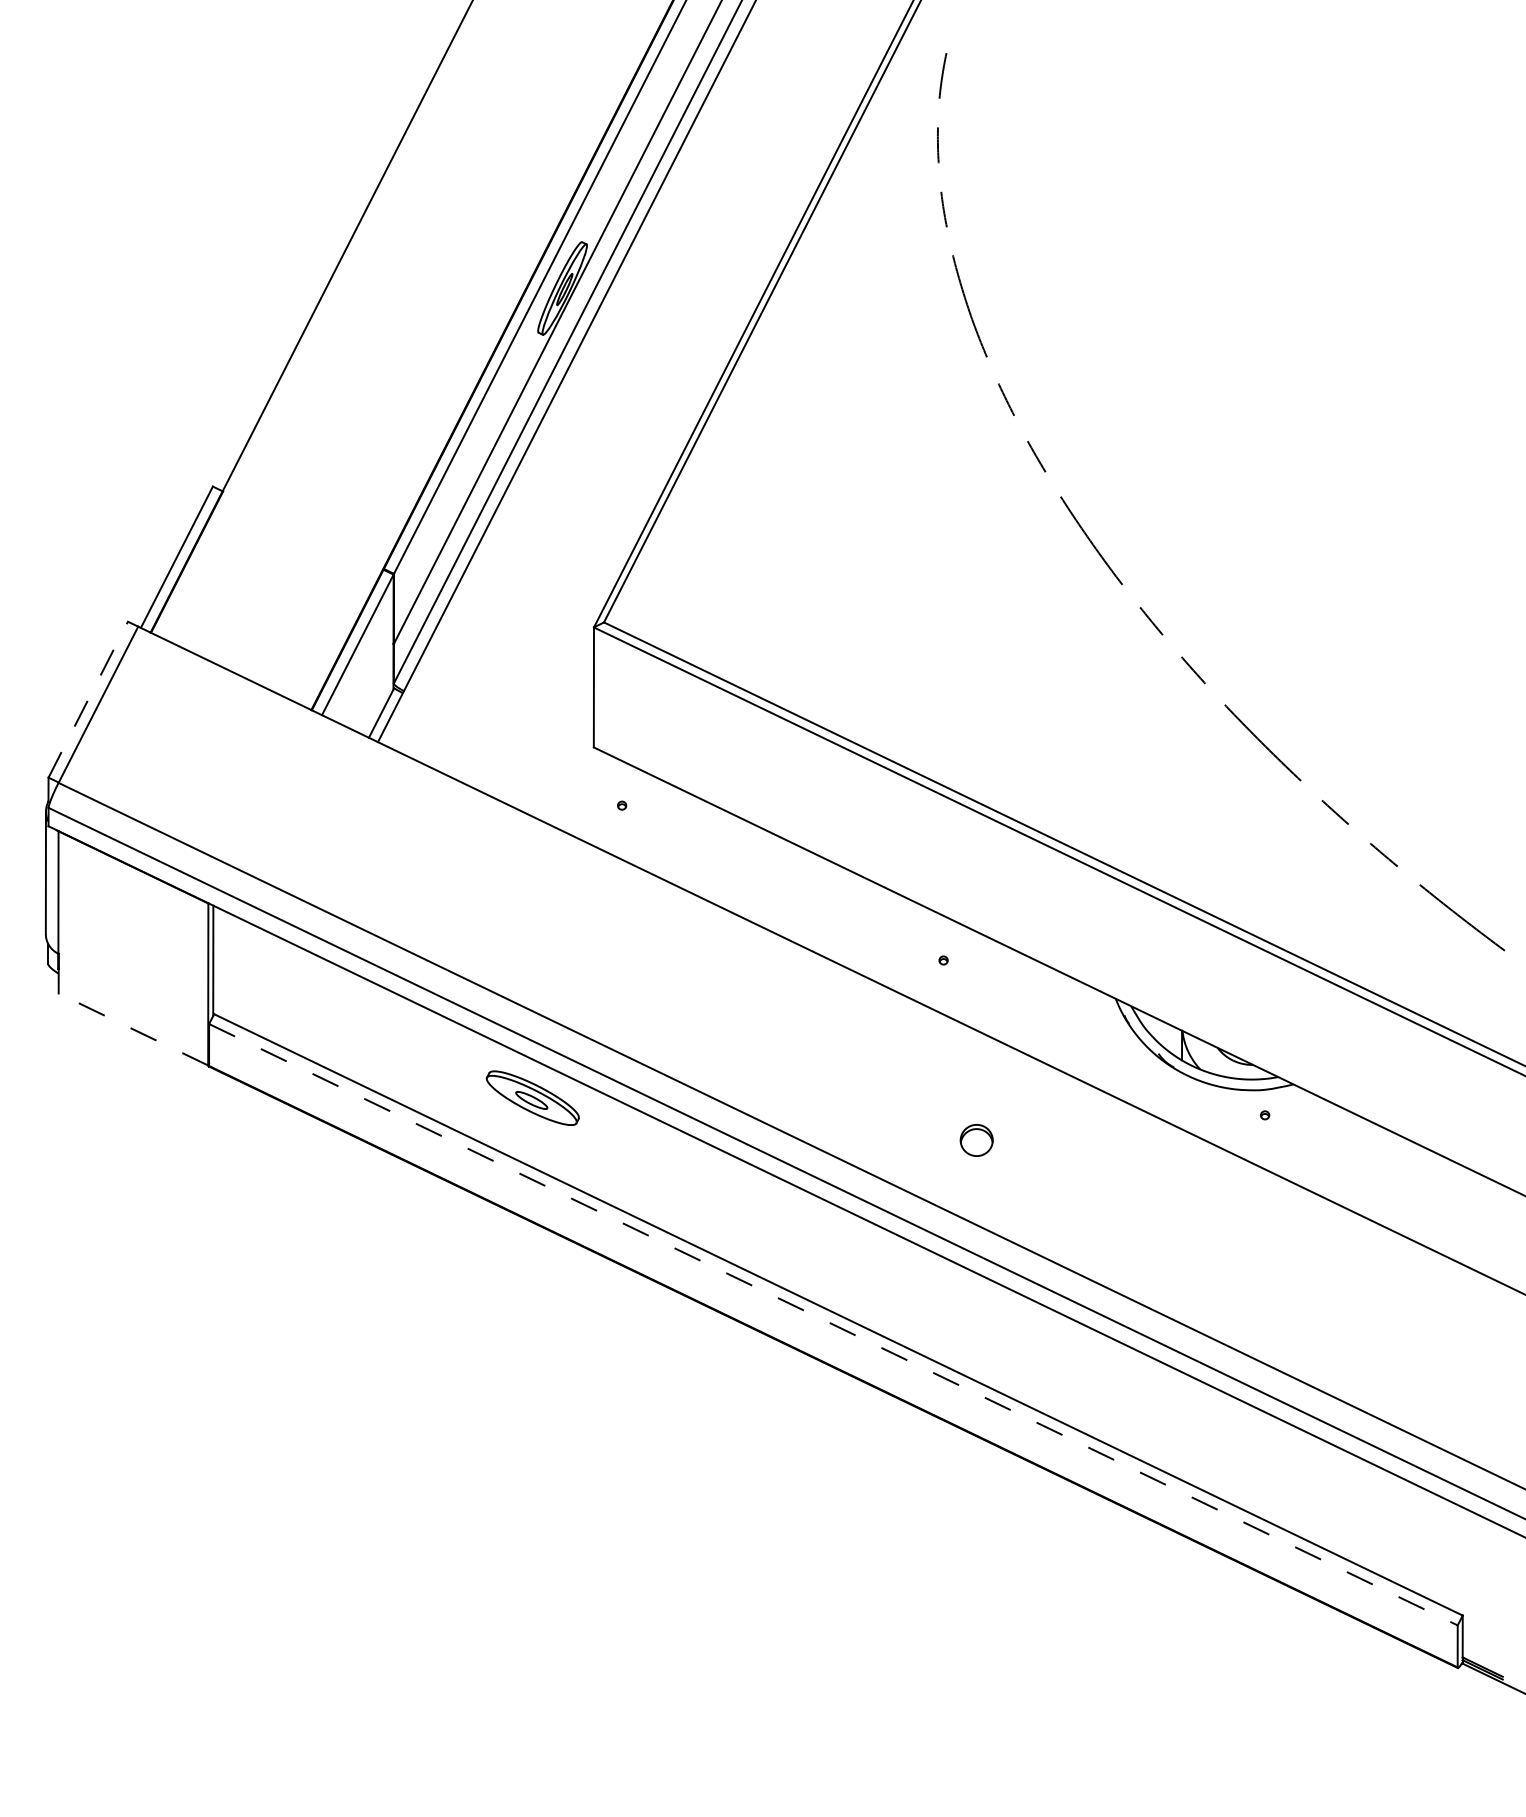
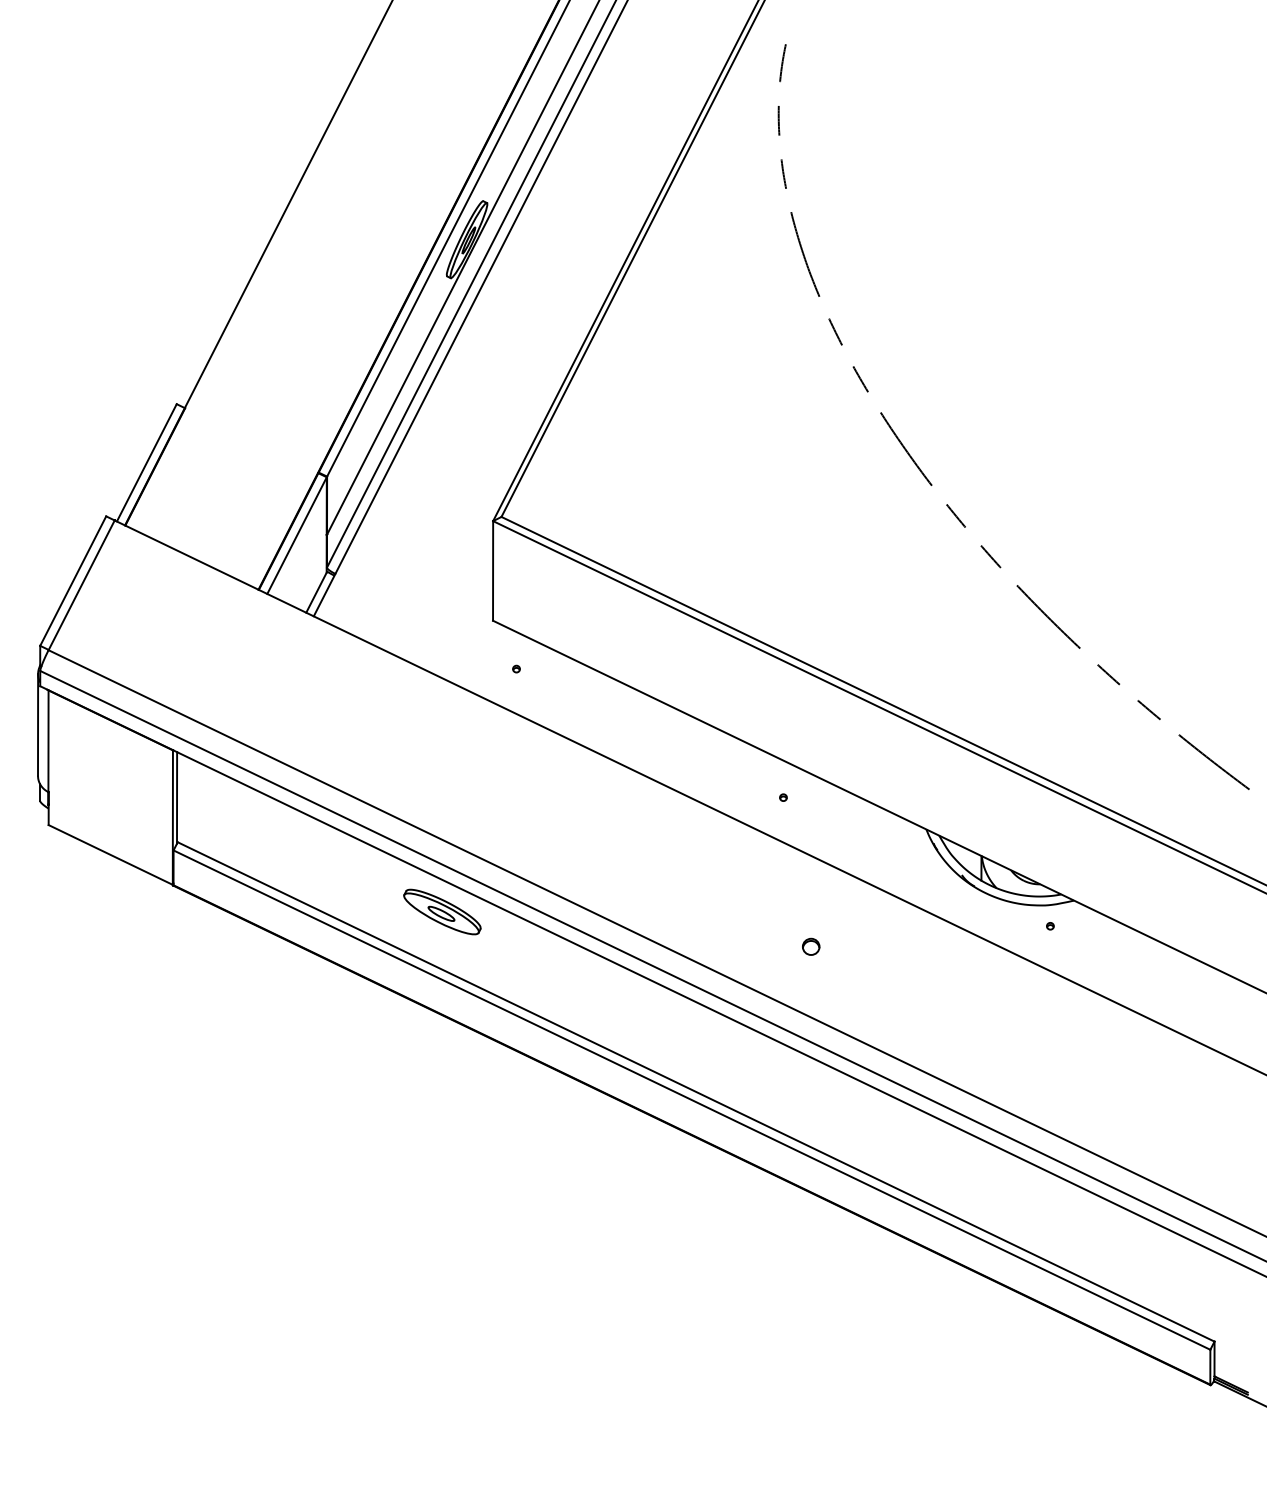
line: (88, 700) -> (73, 581), dashed -> solid
line: (133, 1028) -> (110, 854), dashed -> solid
part: (977, 1139) -> (811, 946), size x0.62
line: (834, 1325) -> (692, 1100), dashed -> solid

